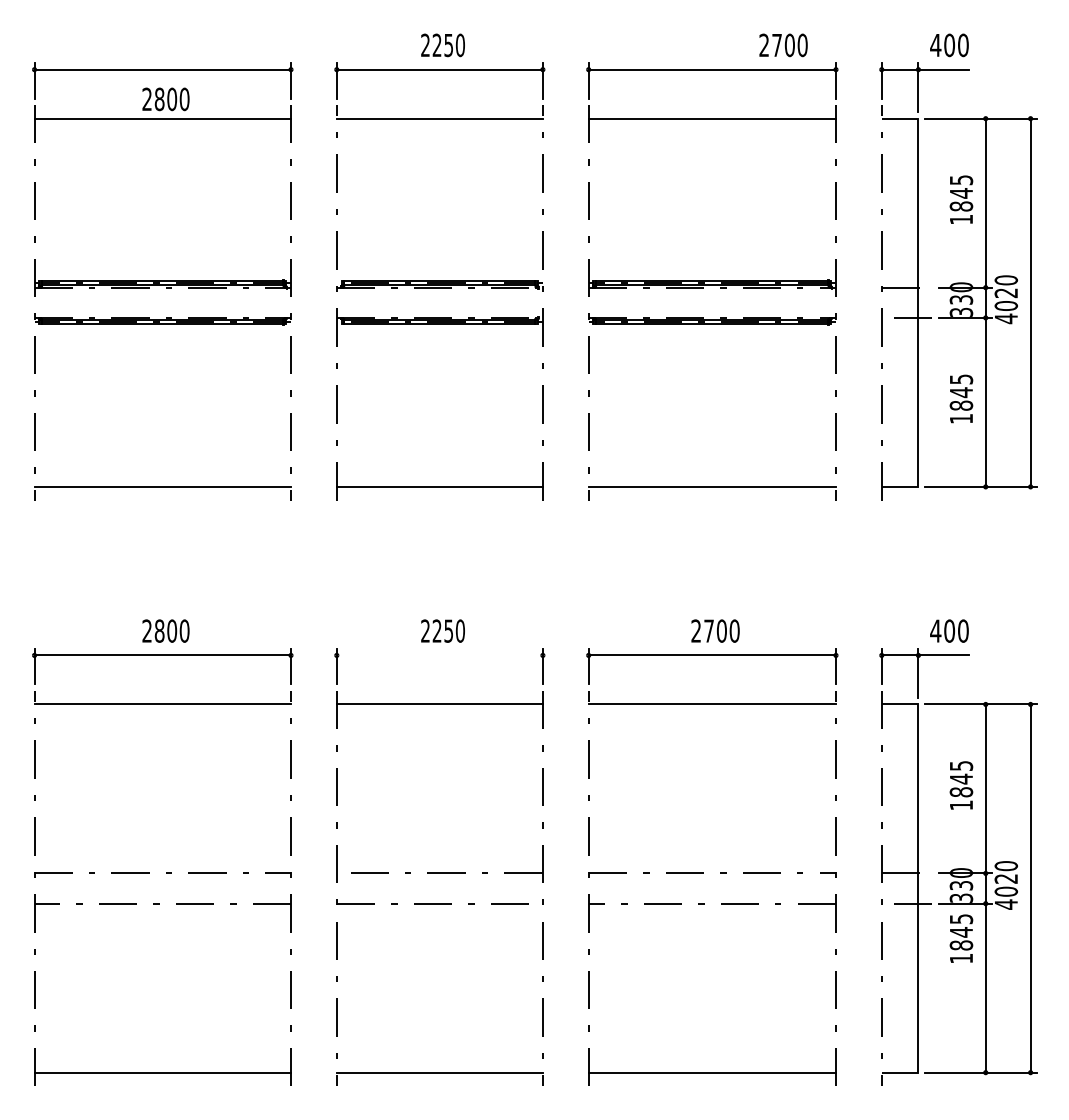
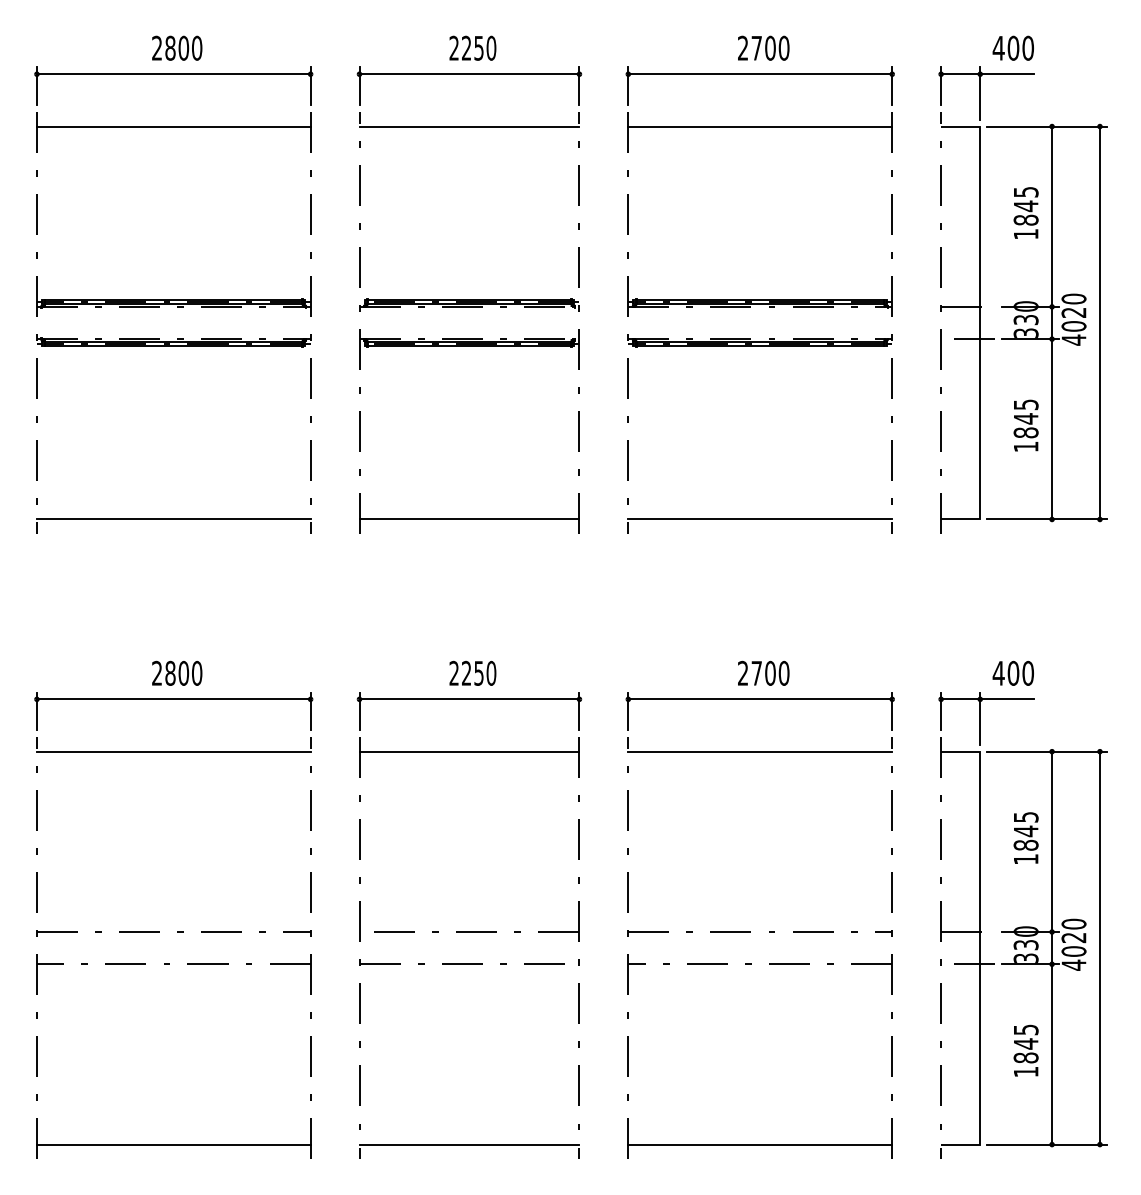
text: (783, 45) -> (763, 48), moved
text: (165, 99) -> (176, 48), moved
line: (439, 655) -> (469, 699), added
text: (961, 938) -> (1026, 1050), moved

